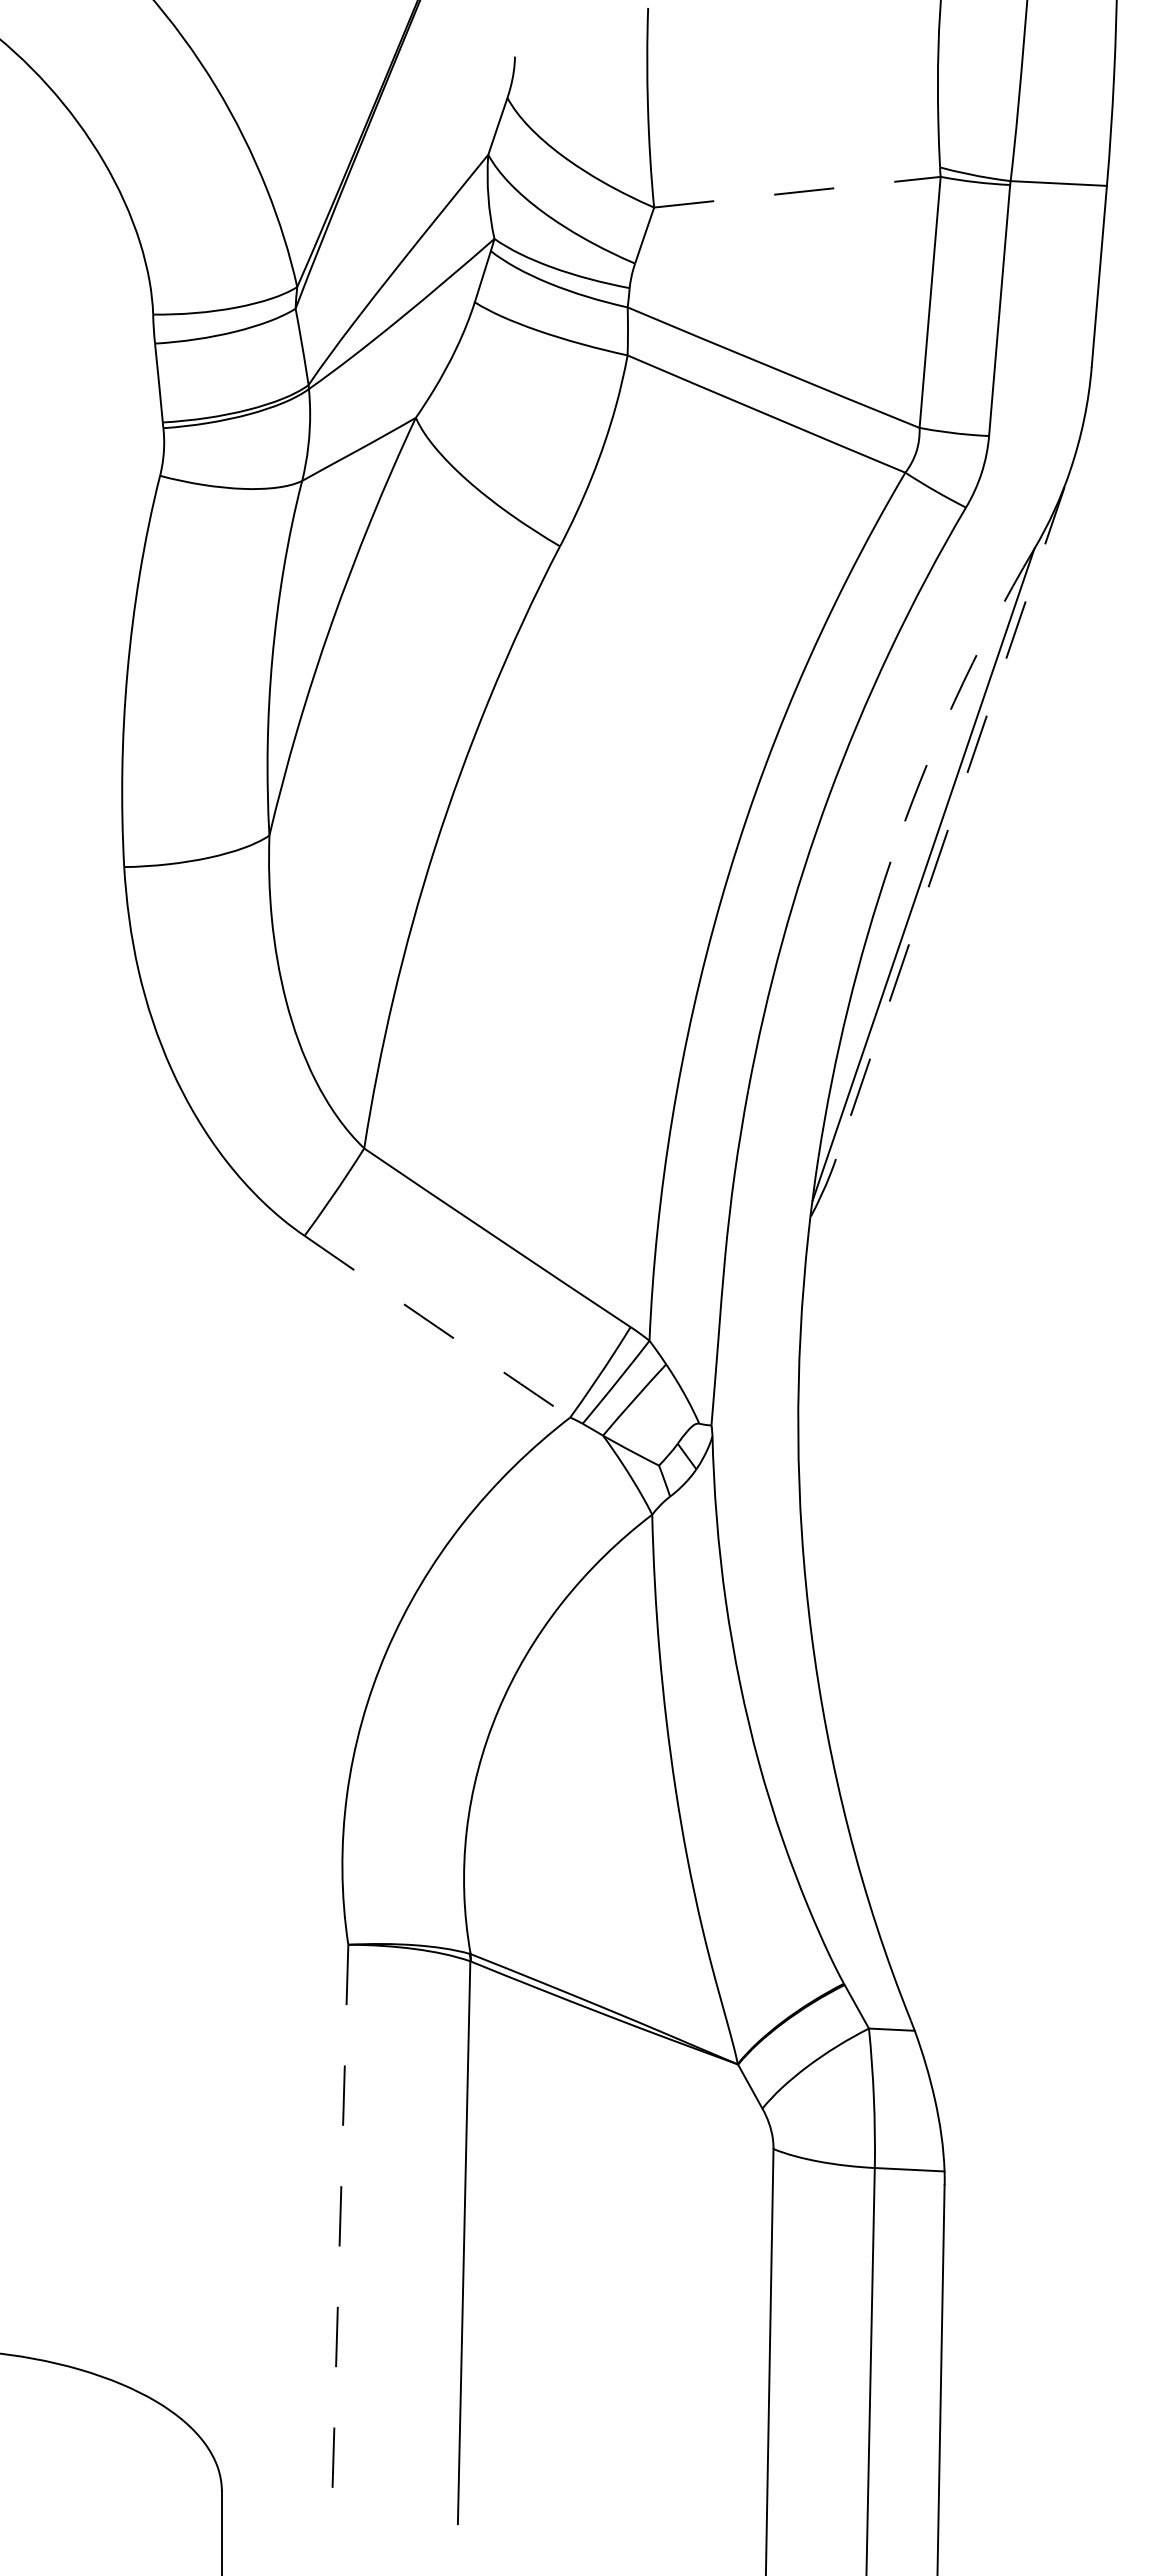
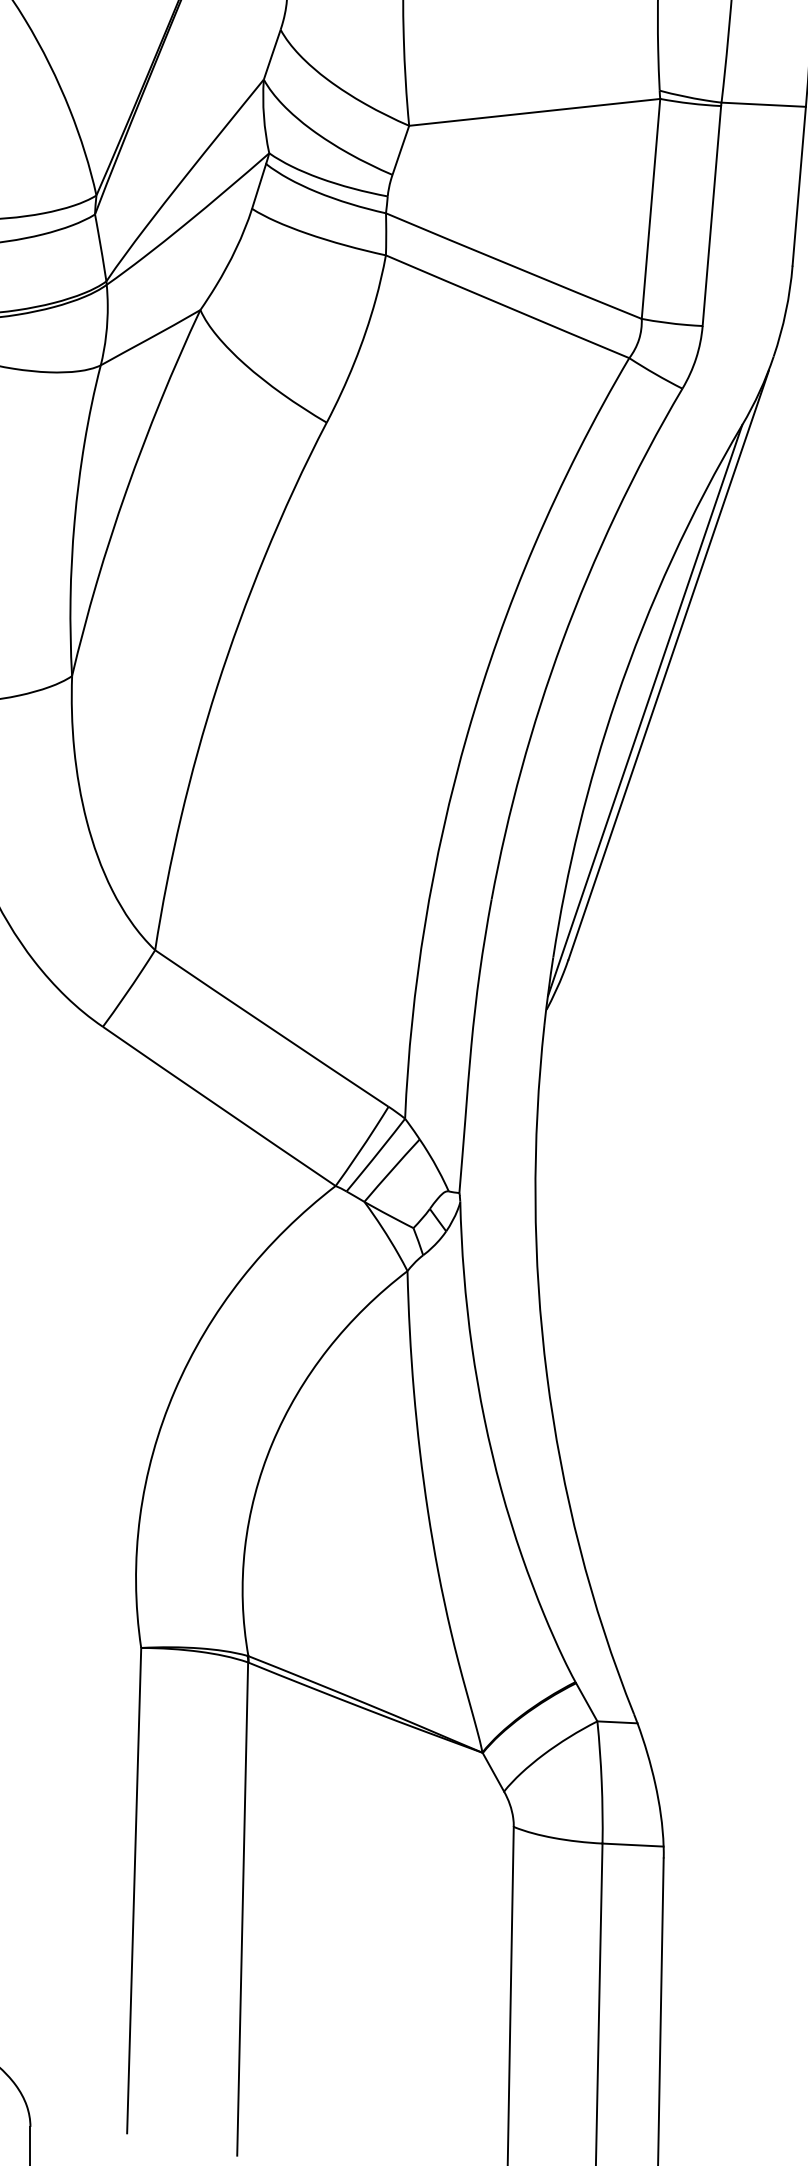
line: (797, 192) -> (534, 112), dashed -> solid
arc: (954, 701) -> (672, 558), dashed -> solid
line: (950, 823) -> (668, 665), dashed -> solid
arc: (437, 1327) -> (219, 1107), dashed -> solid
line: (340, 2222) -> (134, 1891), dashed -> solid

